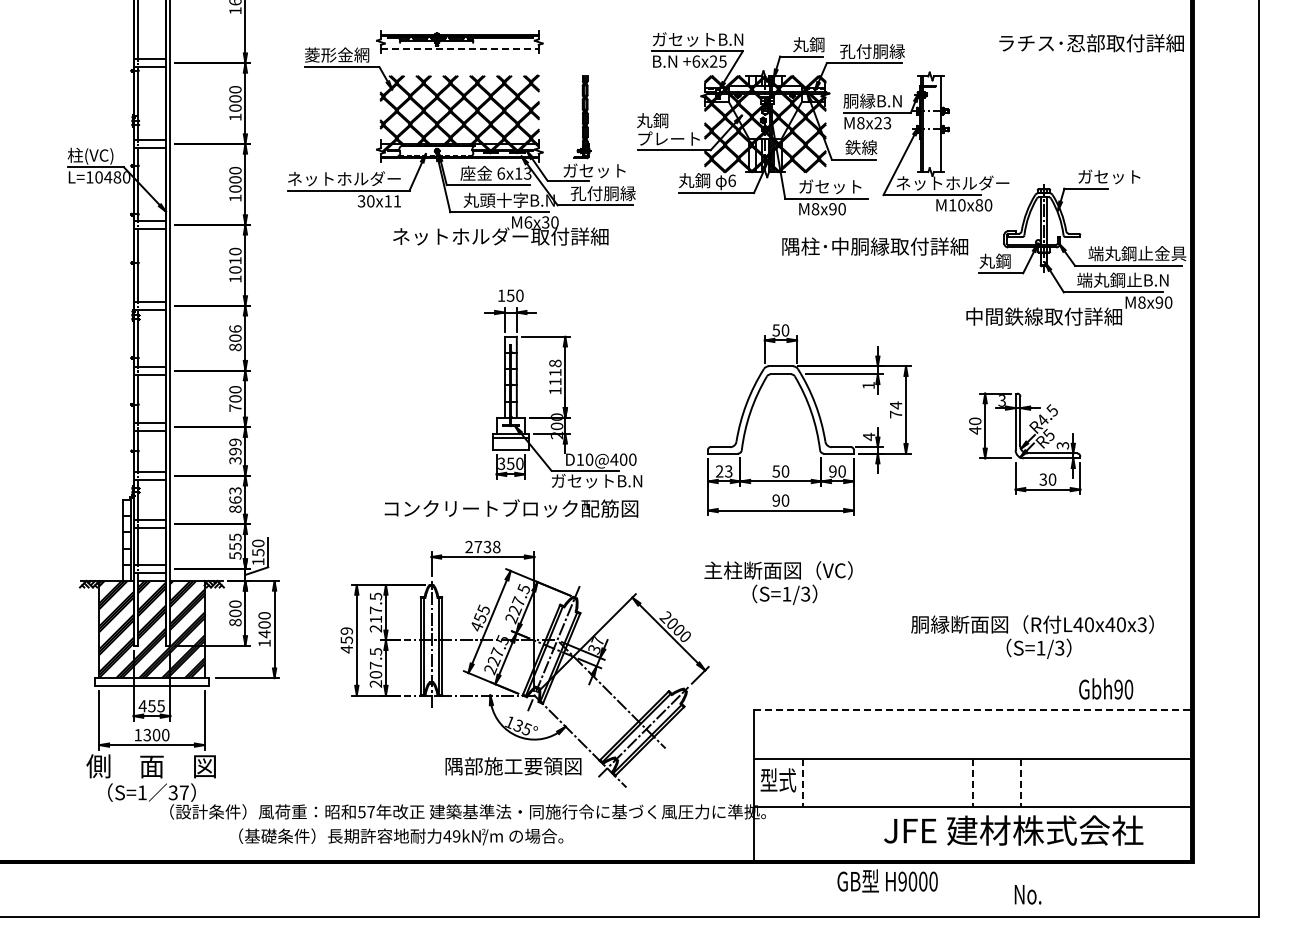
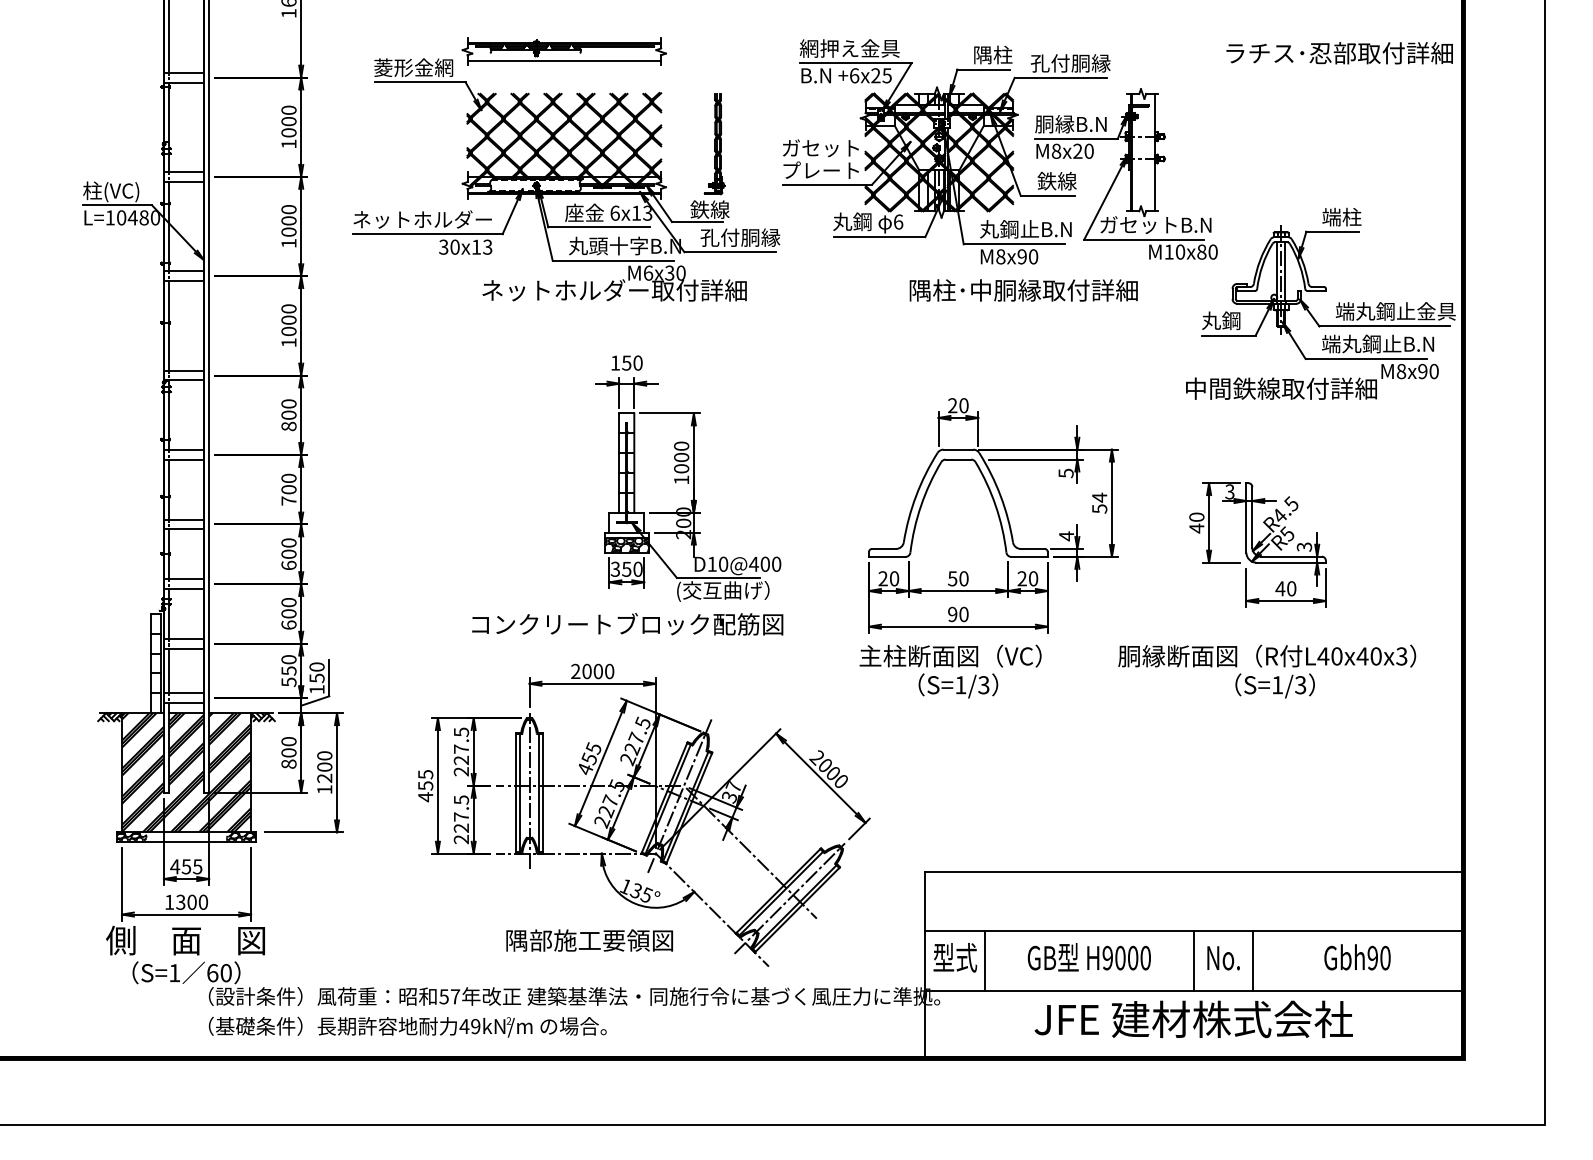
text: (697, 39) -> (856, 48), ガセットB.N -> 網押え金具
text: (808, 44) -> (992, 54), 丸鋼 -> 隅柱
line: (459, 49) -> (563, 60), dashed -> solid
text: (668, 120) -> (820, 148), 丸鋼 -> ガセット
text: (887, 123) -> (1089, 151), M8x23 -> M8x20
text: (593, 170) -> (728, 209), ガセット -> 鉄線
text: (1108, 176) -> (1360, 216), ガセット -> 端柱
text: (952, 182) -> (1168, 224), ネットホルダー -> ガセットB.N
text: (835, 186) -> (1025, 229), ガセット -> 丸鋼止B.N
text: (397, 201) -> (487, 247), 30x11 -> 30x13
text: (875, 246) -> (1024, 290), moved
text: (235, 260) -> (289, 319), 1010 -> 1000
text: (235, 328) -> (289, 403), 806 -> 800
text: (775, 330) -> (951, 405), 50 -> 20
text: (555, 372) -> (681, 457), 1118 -> 1000
text: (868, 385) -> (1065, 473), 1 -> 5
text: (896, 414) -> (1100, 508), 74 -> 54
hatch: (510, 443) -> (626, 544), added
text: (235, 451) -> (289, 554), 399 -> 600
text: (728, 471) -> (894, 578), 23 -> 20
text: (832, 471) -> (1021, 578), 90 -> 20
text: (1043, 479) -> (1280, 588), 30 -> 40
text: (596, 481) -> (732, 591), ガセットB.N -> (交互曲げ）
text: (235, 499) -> (289, 613), 863 -> 600
text: (235, 537) -> (289, 659), 555 -> 550
text: (487, 546) -> (598, 670), 2738 -> 2000
text: (778, 582) -> (950, 670), moved
text: (375, 619) -> (460, 760), 217.5 -> 227.5
text: (346, 630) -> (425, 773), 459 -> 455
text: (264, 634) -> (324, 778), 1400 -> 1200
text: (1032, 636) -> (1267, 670), moved
text: (376, 674) -> (462, 827), 207.5 -> 227.5
hatch: (107, 682) -> (131, 837), added
hatch: (196, 682) -> (241, 837), added
text: (1106, 688) -> (1357, 956), moved
line: (972, 710) -> (1193, 872), dashed -> solid
text: (513, 766) -> (589, 940), moved
line: (802, 783) -> (984, 961), dashed -> solid
line: (972, 783) -> (1193, 961), dashed -> solid
line: (1021, 783) -> (1253, 961), dashed -> solid
text: (178, 792) -> (219, 972), 37 -> 60
text: (1013, 830) -> (1193, 1019), moved
text: (401, 836) -> (408, 1026), moved
text: (887, 880) -> (1089, 956), moved
text: (1027, 894) -> (1222, 957), moved

